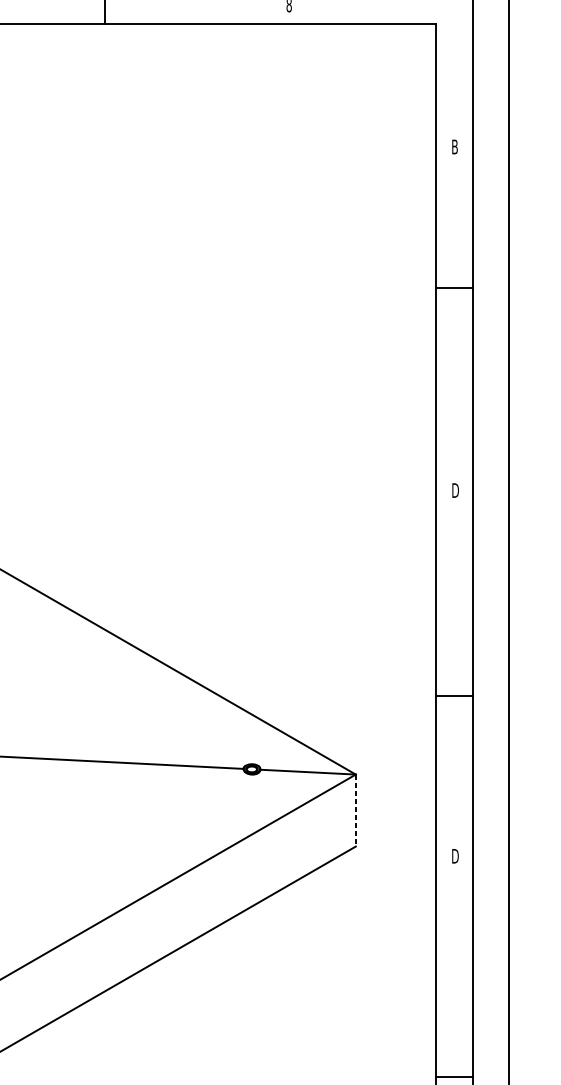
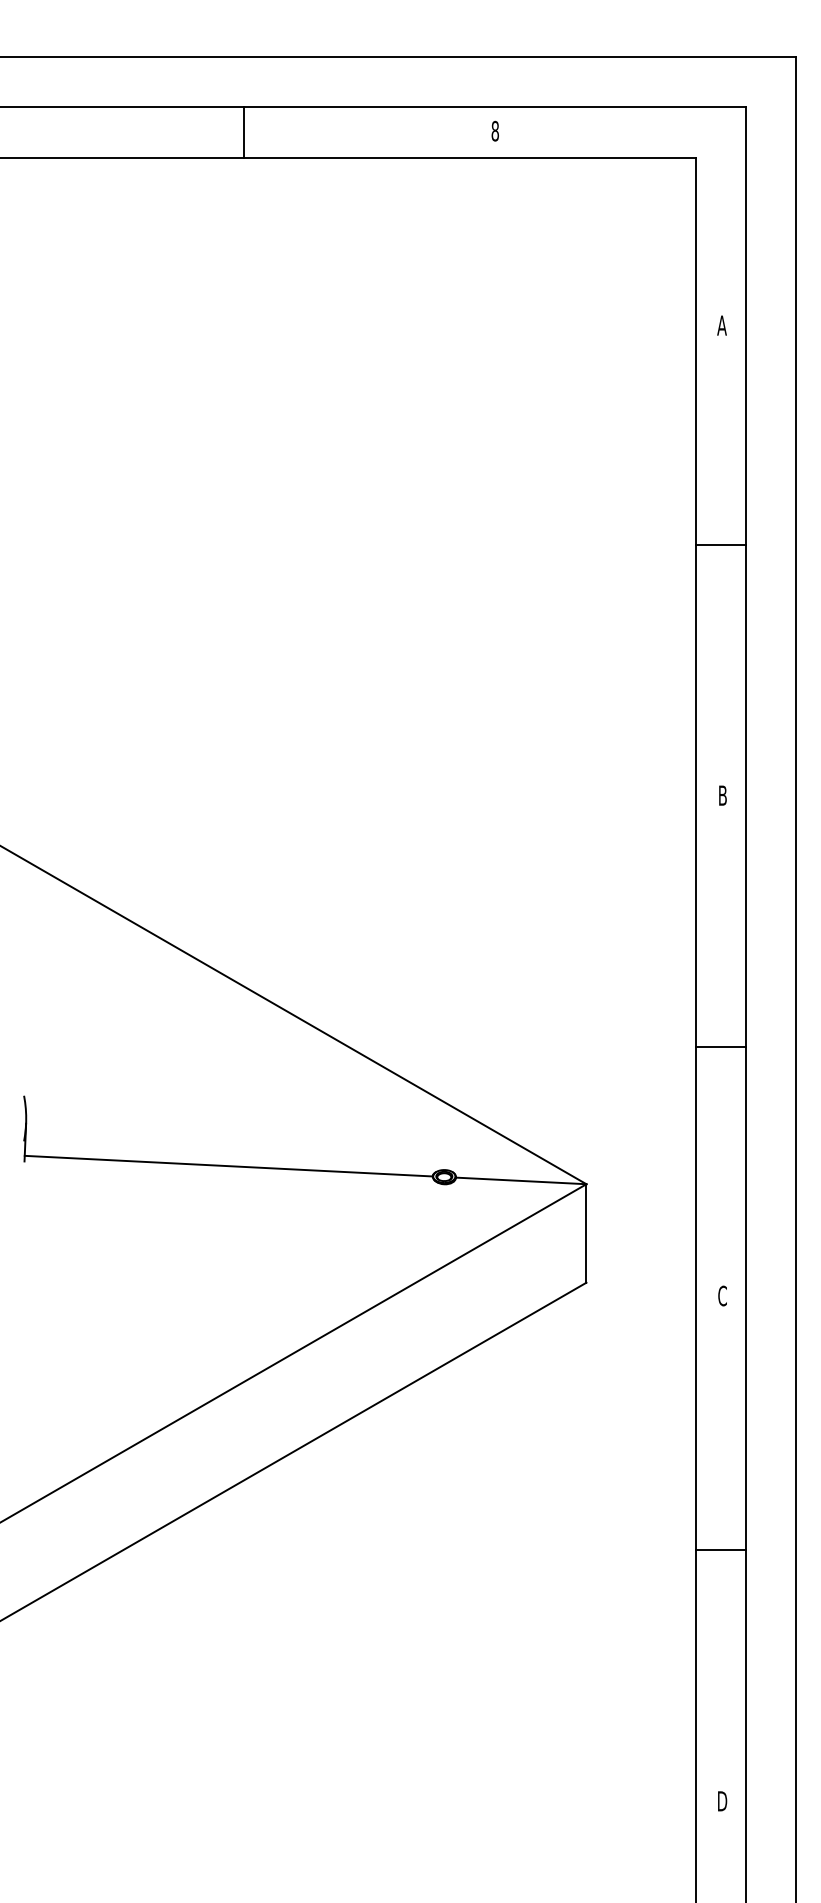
text: (454, 146) -> (721, 325), B -> A
line: (453, 287) -> (720, 544), moved
text: (455, 490) -> (722, 795), D -> B
line: (453, 695) -> (720, 1047), moved
line: (355, 810) -> (586, 1233), dashed -> solid
text: (455, 855) -> (722, 1295), D -> C
line: (453, 1077) -> (720, 1549), moved

